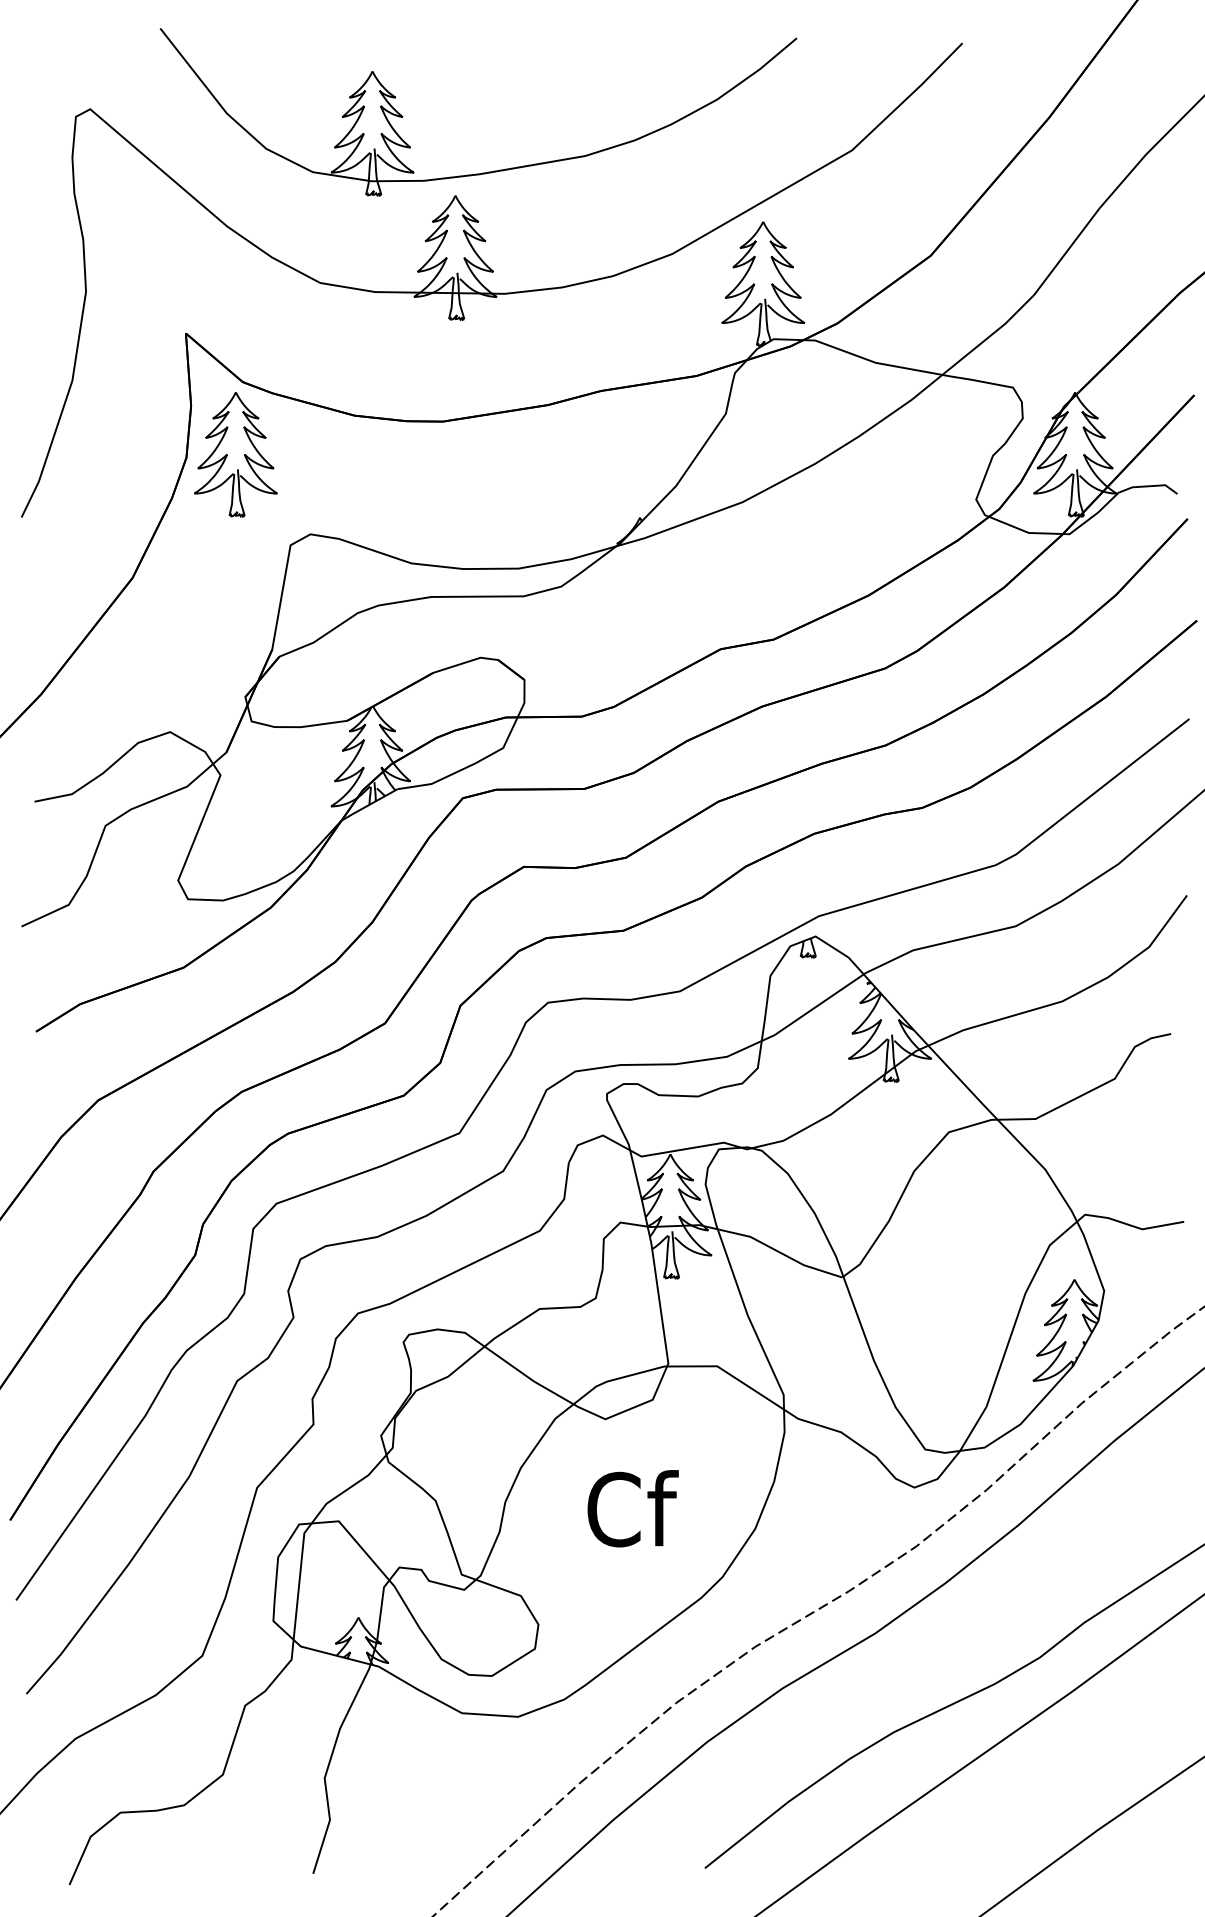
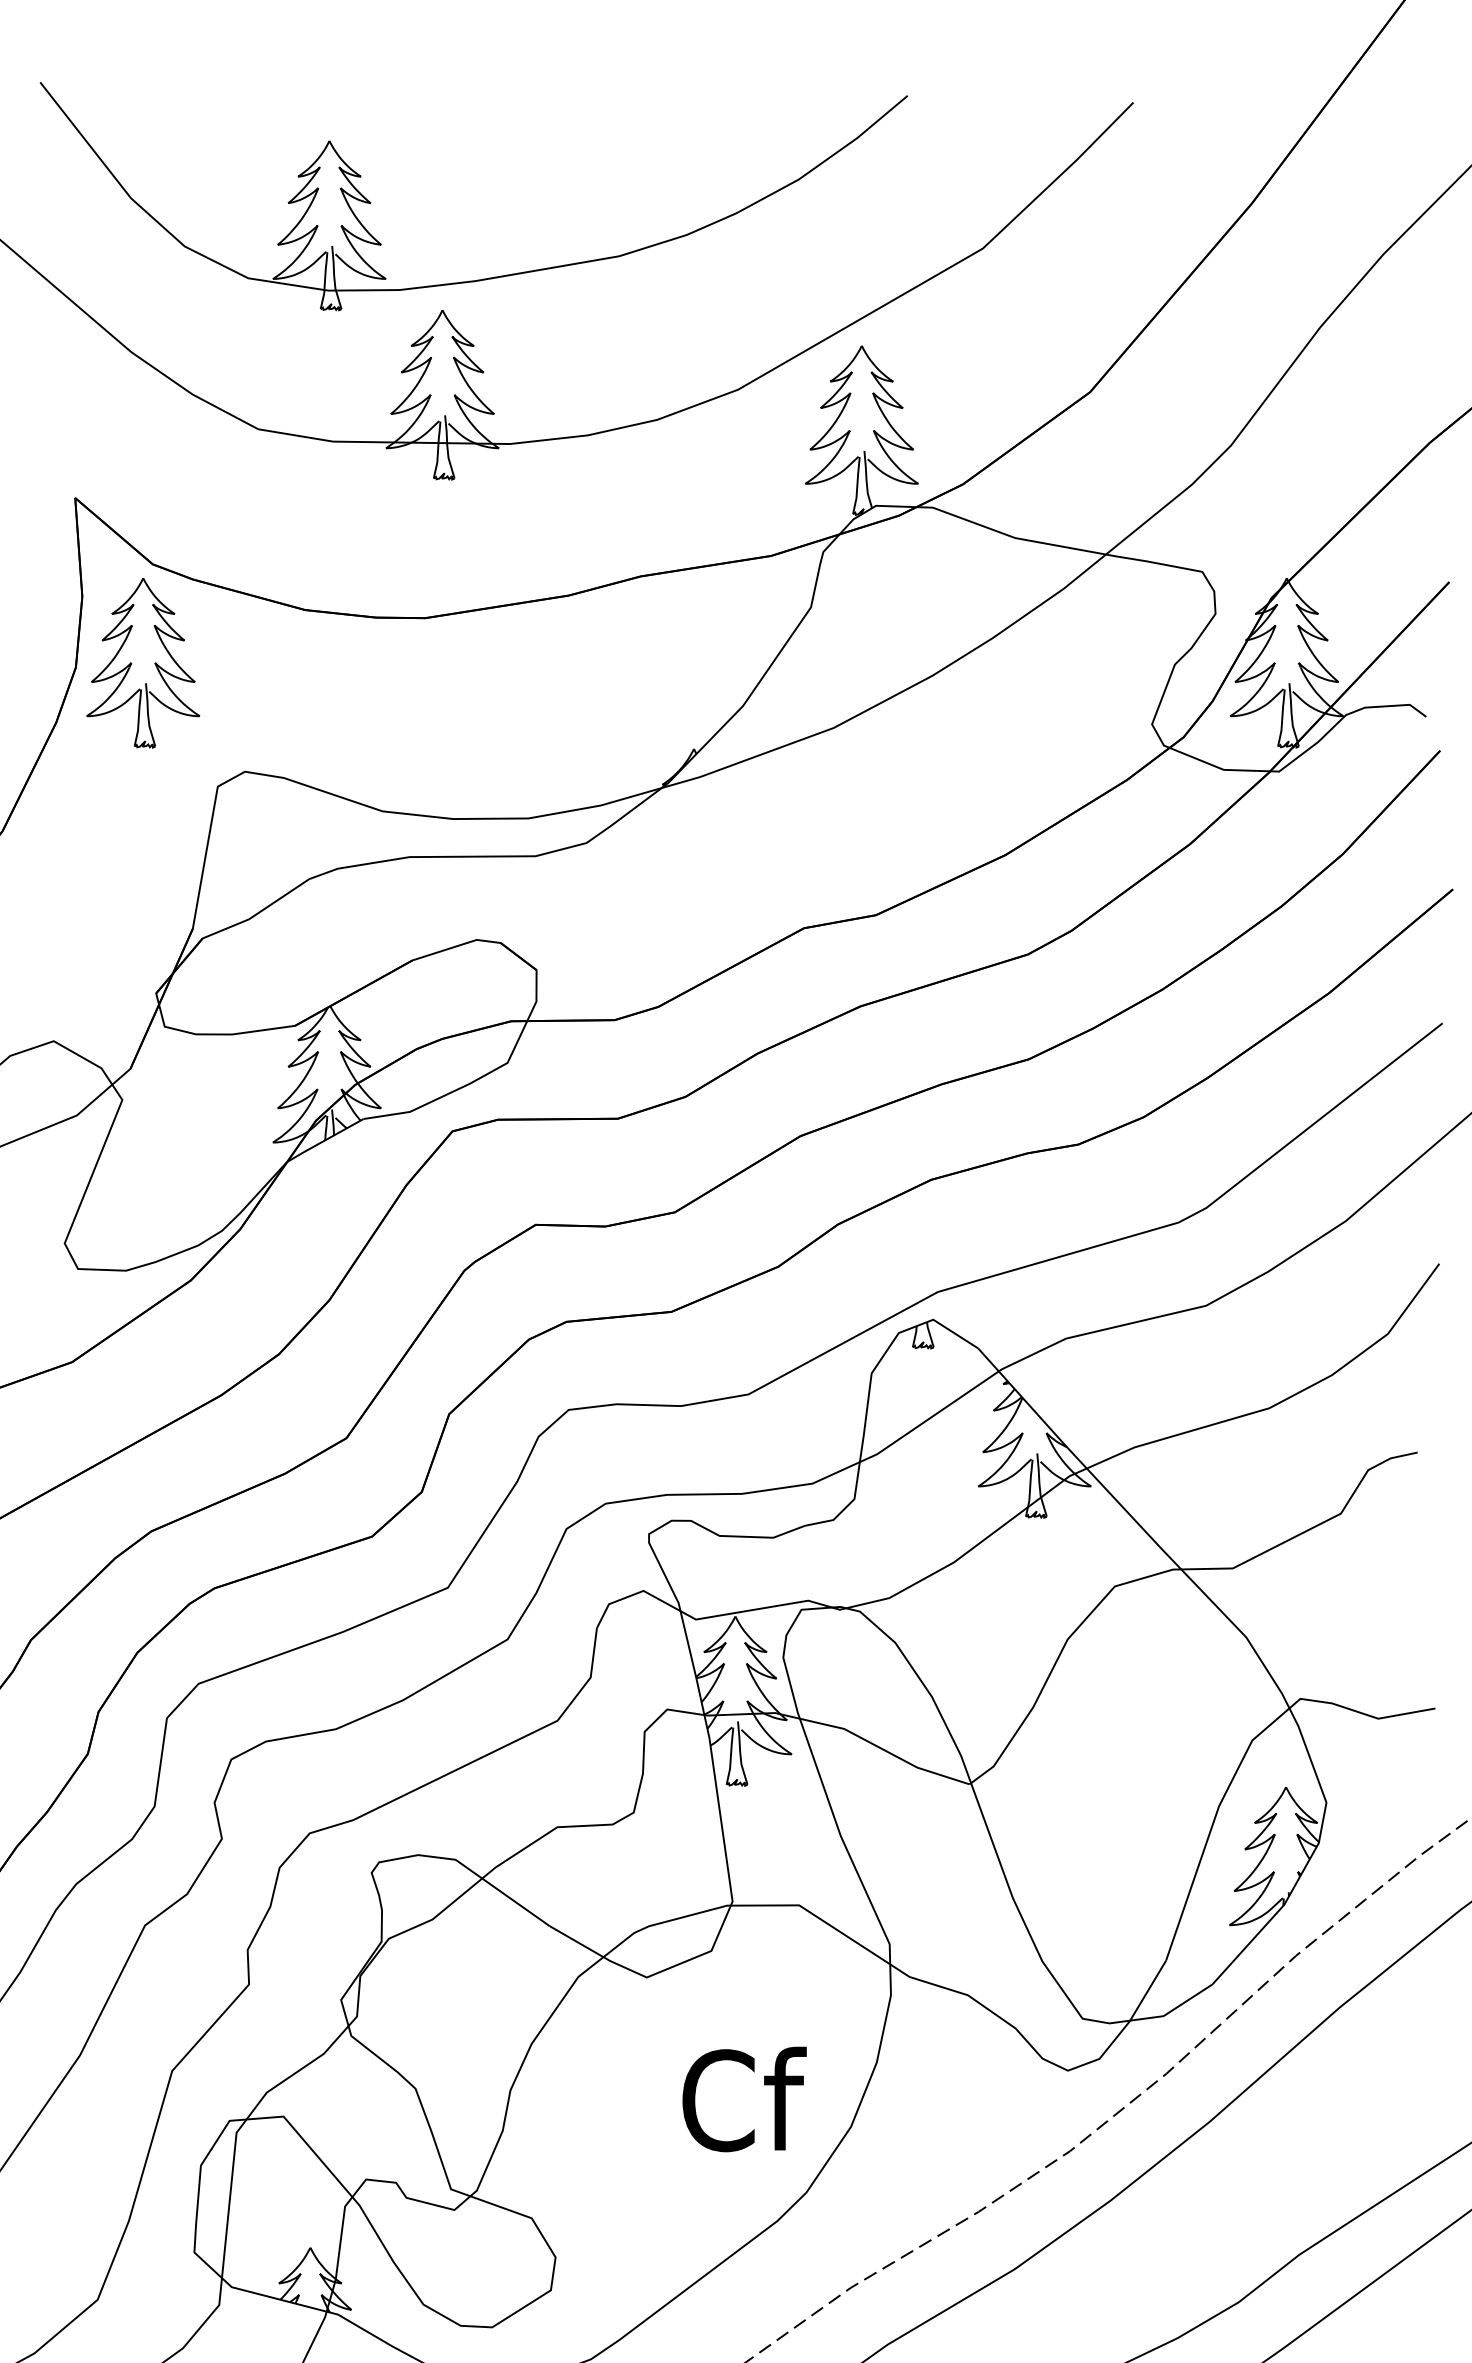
text: (632, 1508) -> (743, 2099), moved

